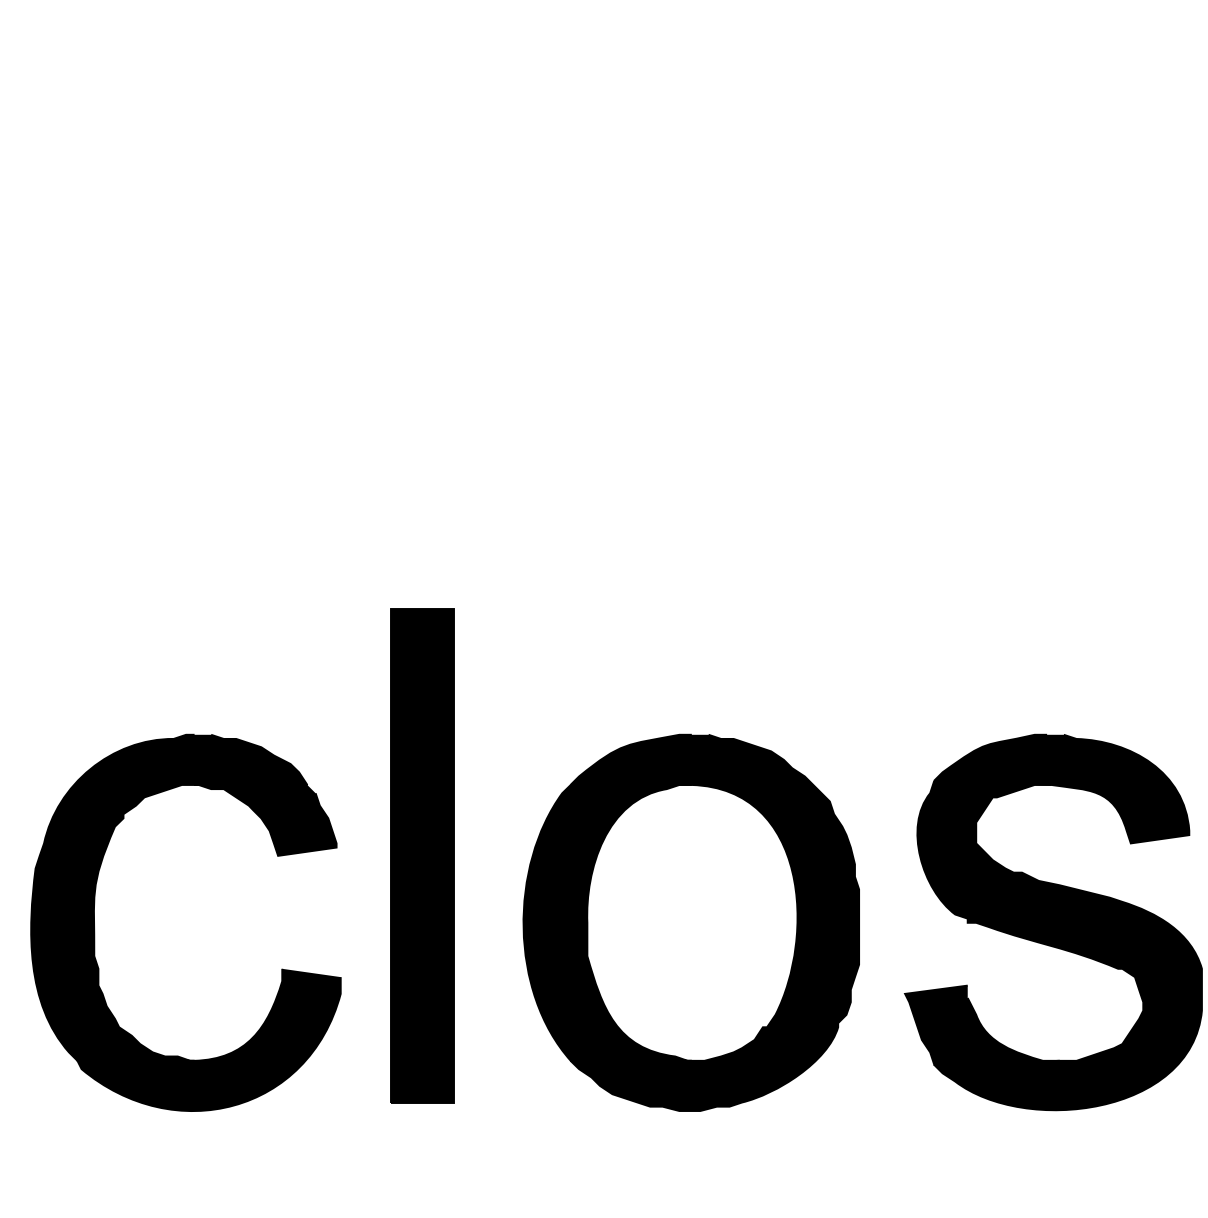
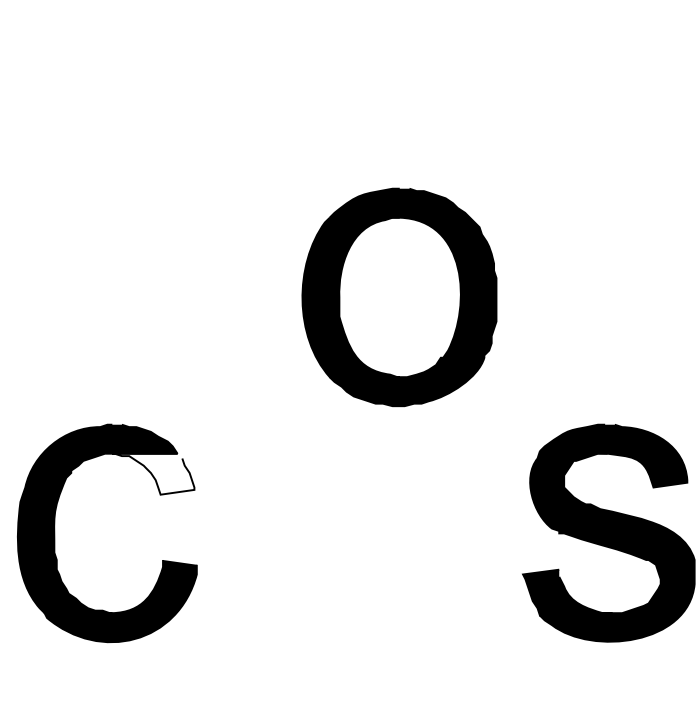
fill: (265, 819) -> (153, 473), removed
part: (421, 855) -> (243, 494), removed
part: (691, 922) -> (399, 297), moved

